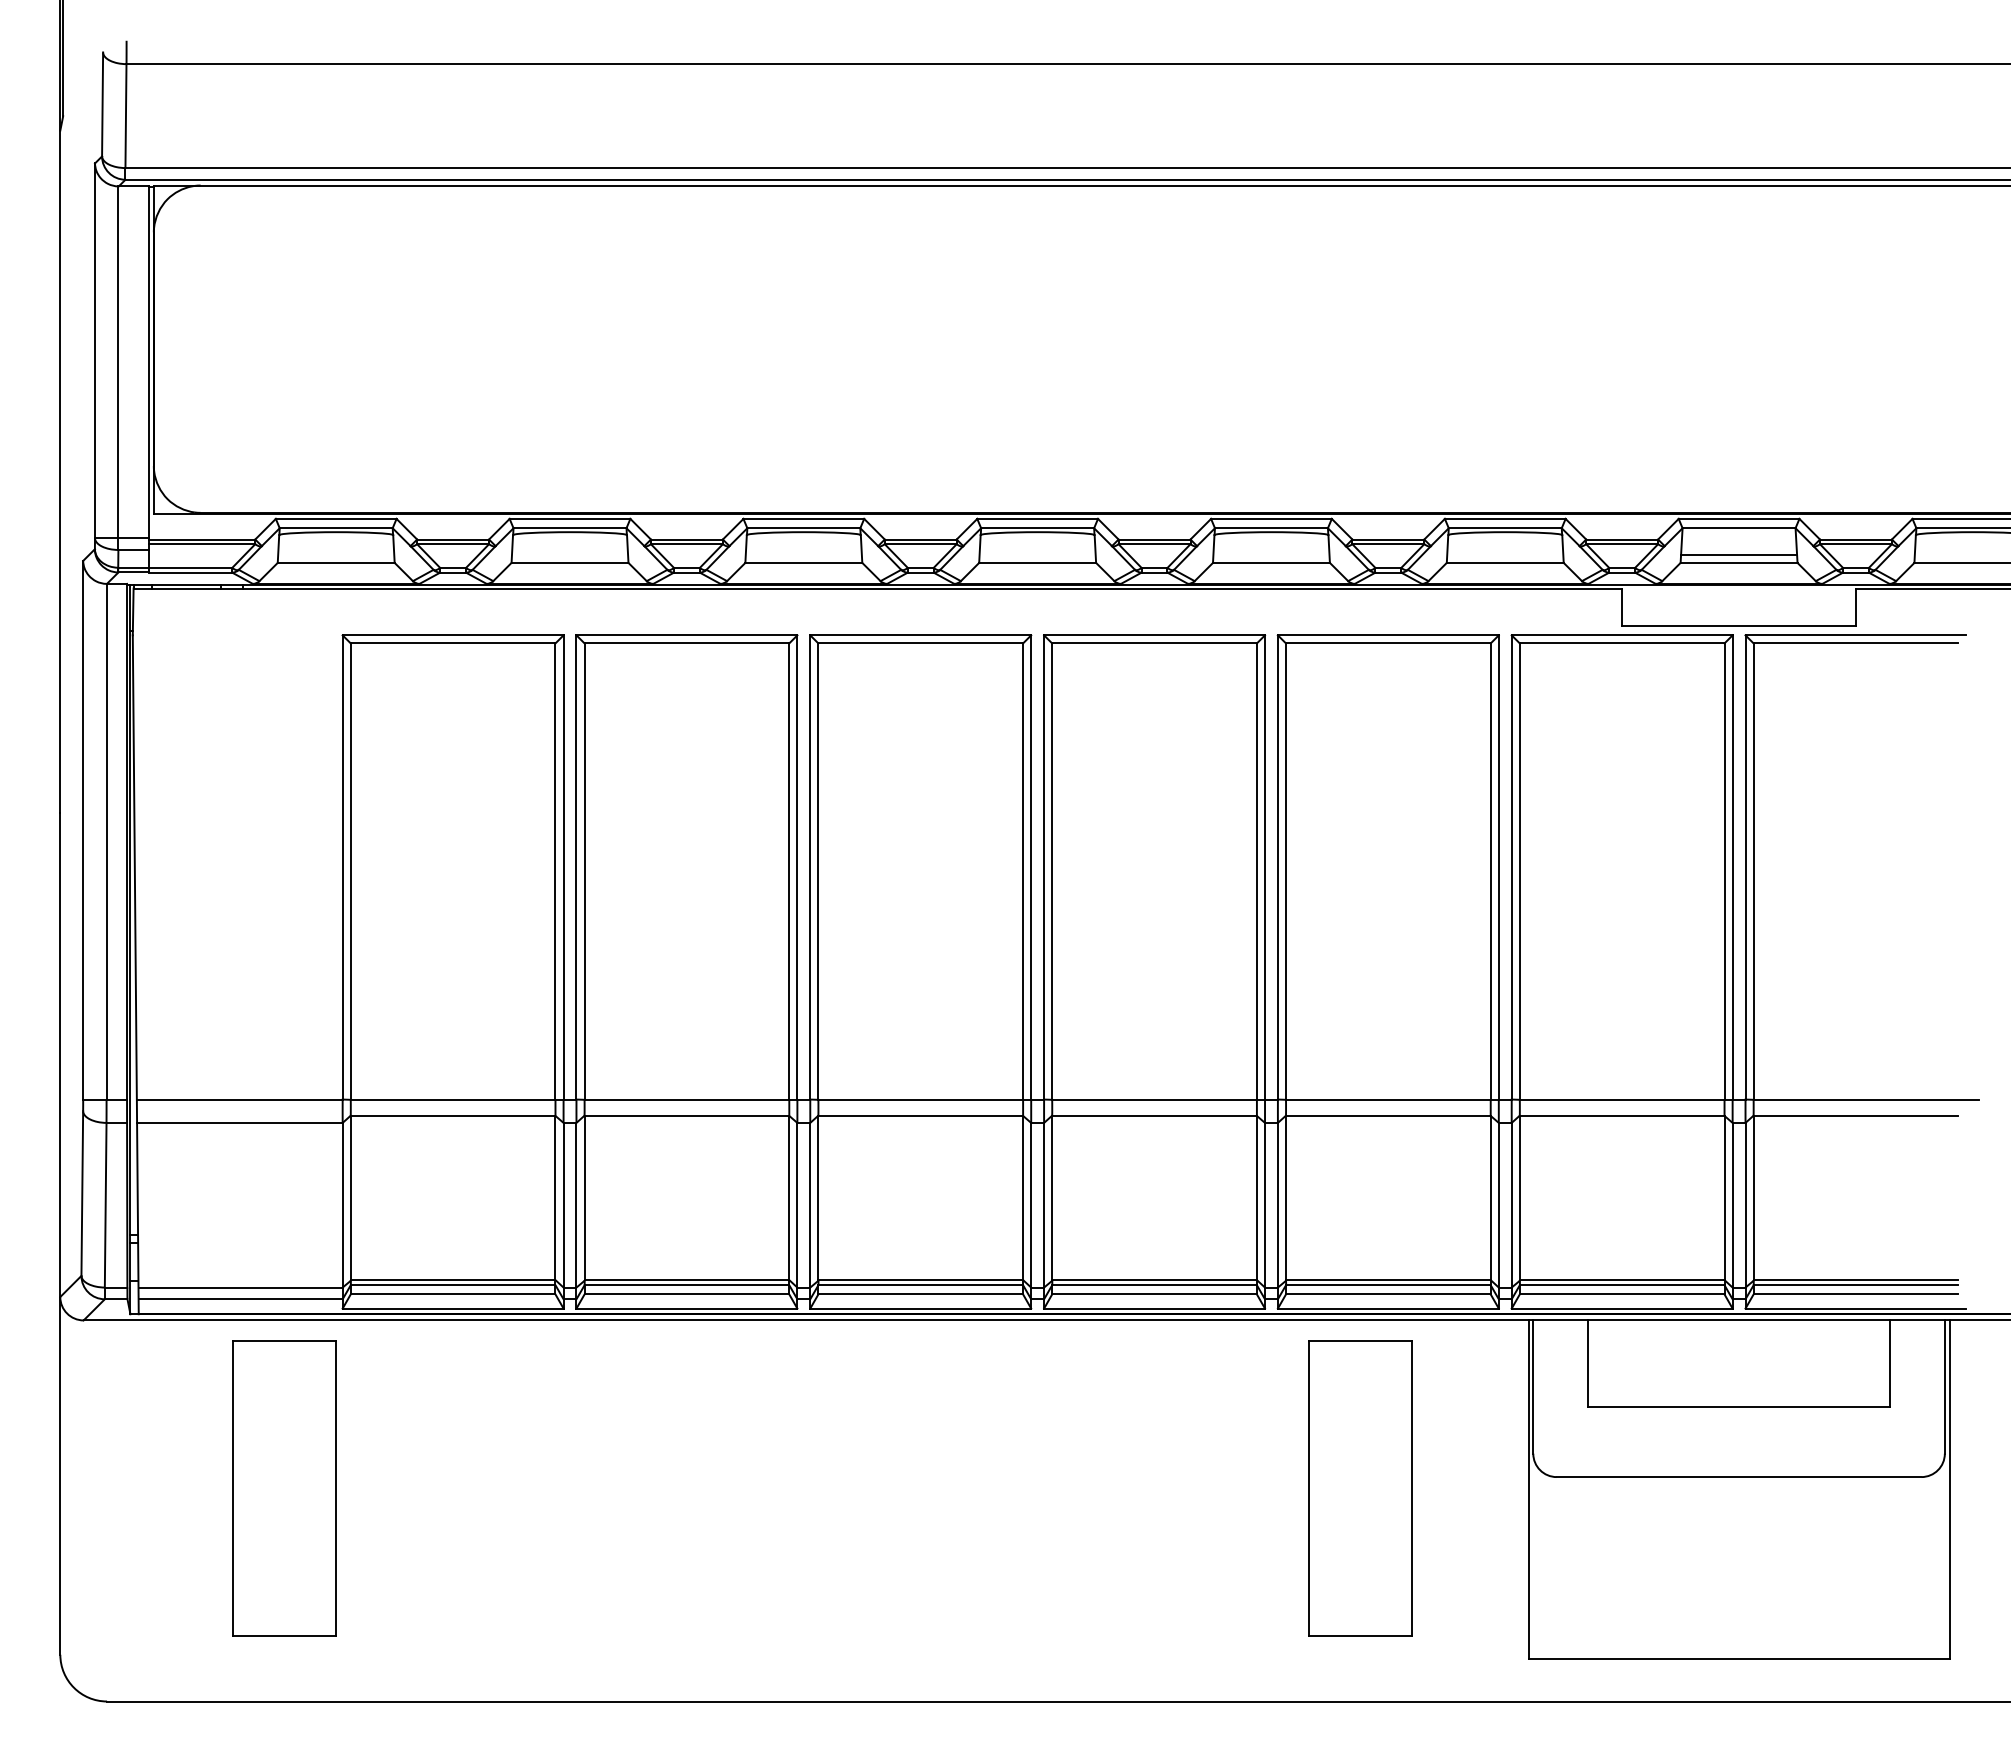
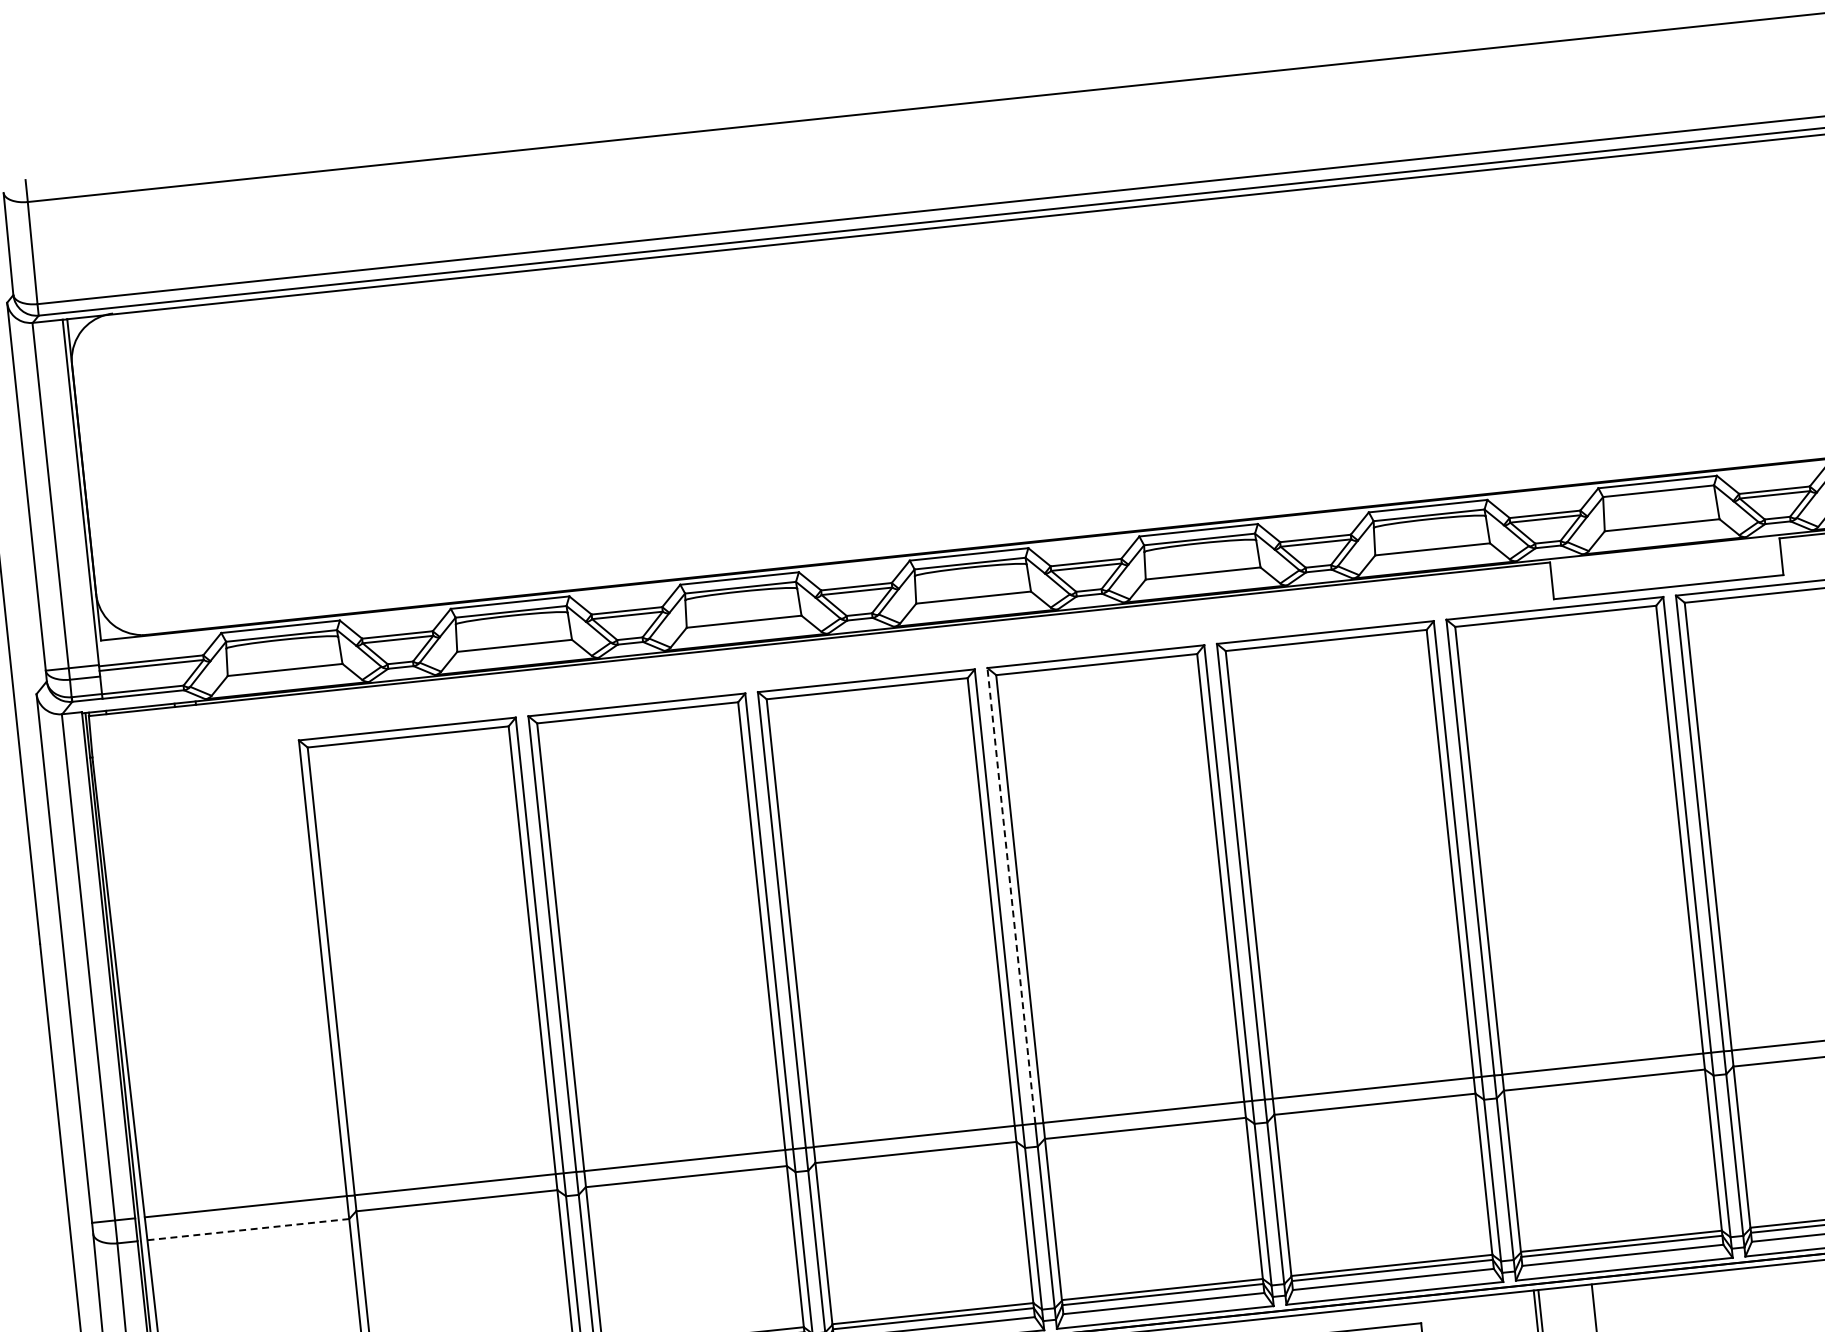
line: (1739, 554) -> (1661, 516), removed
line: (1044, 866) -> (1011, 894), solid -> dashed
line: (239, 1122) -> (247, 1229), solid -> dashed

